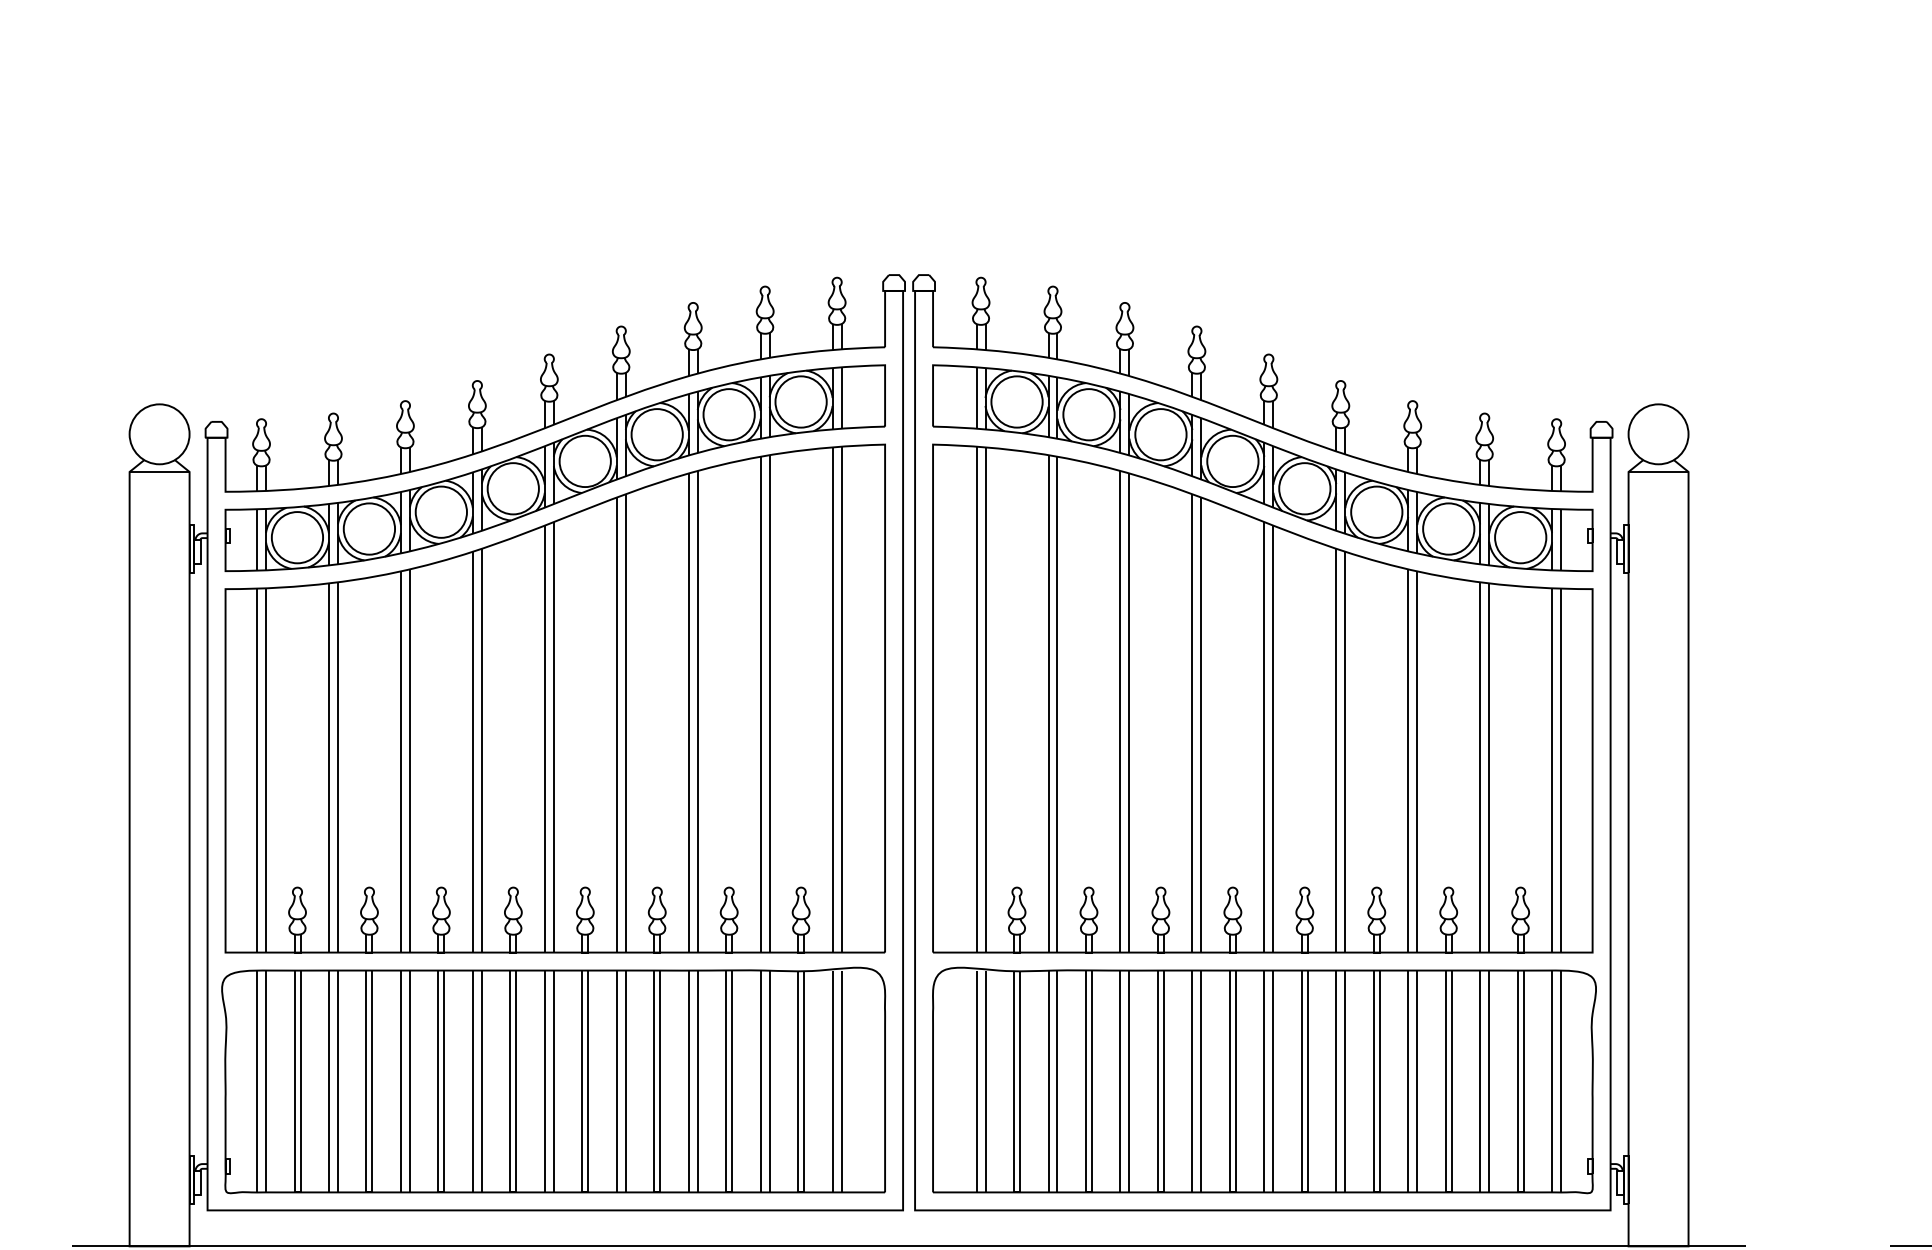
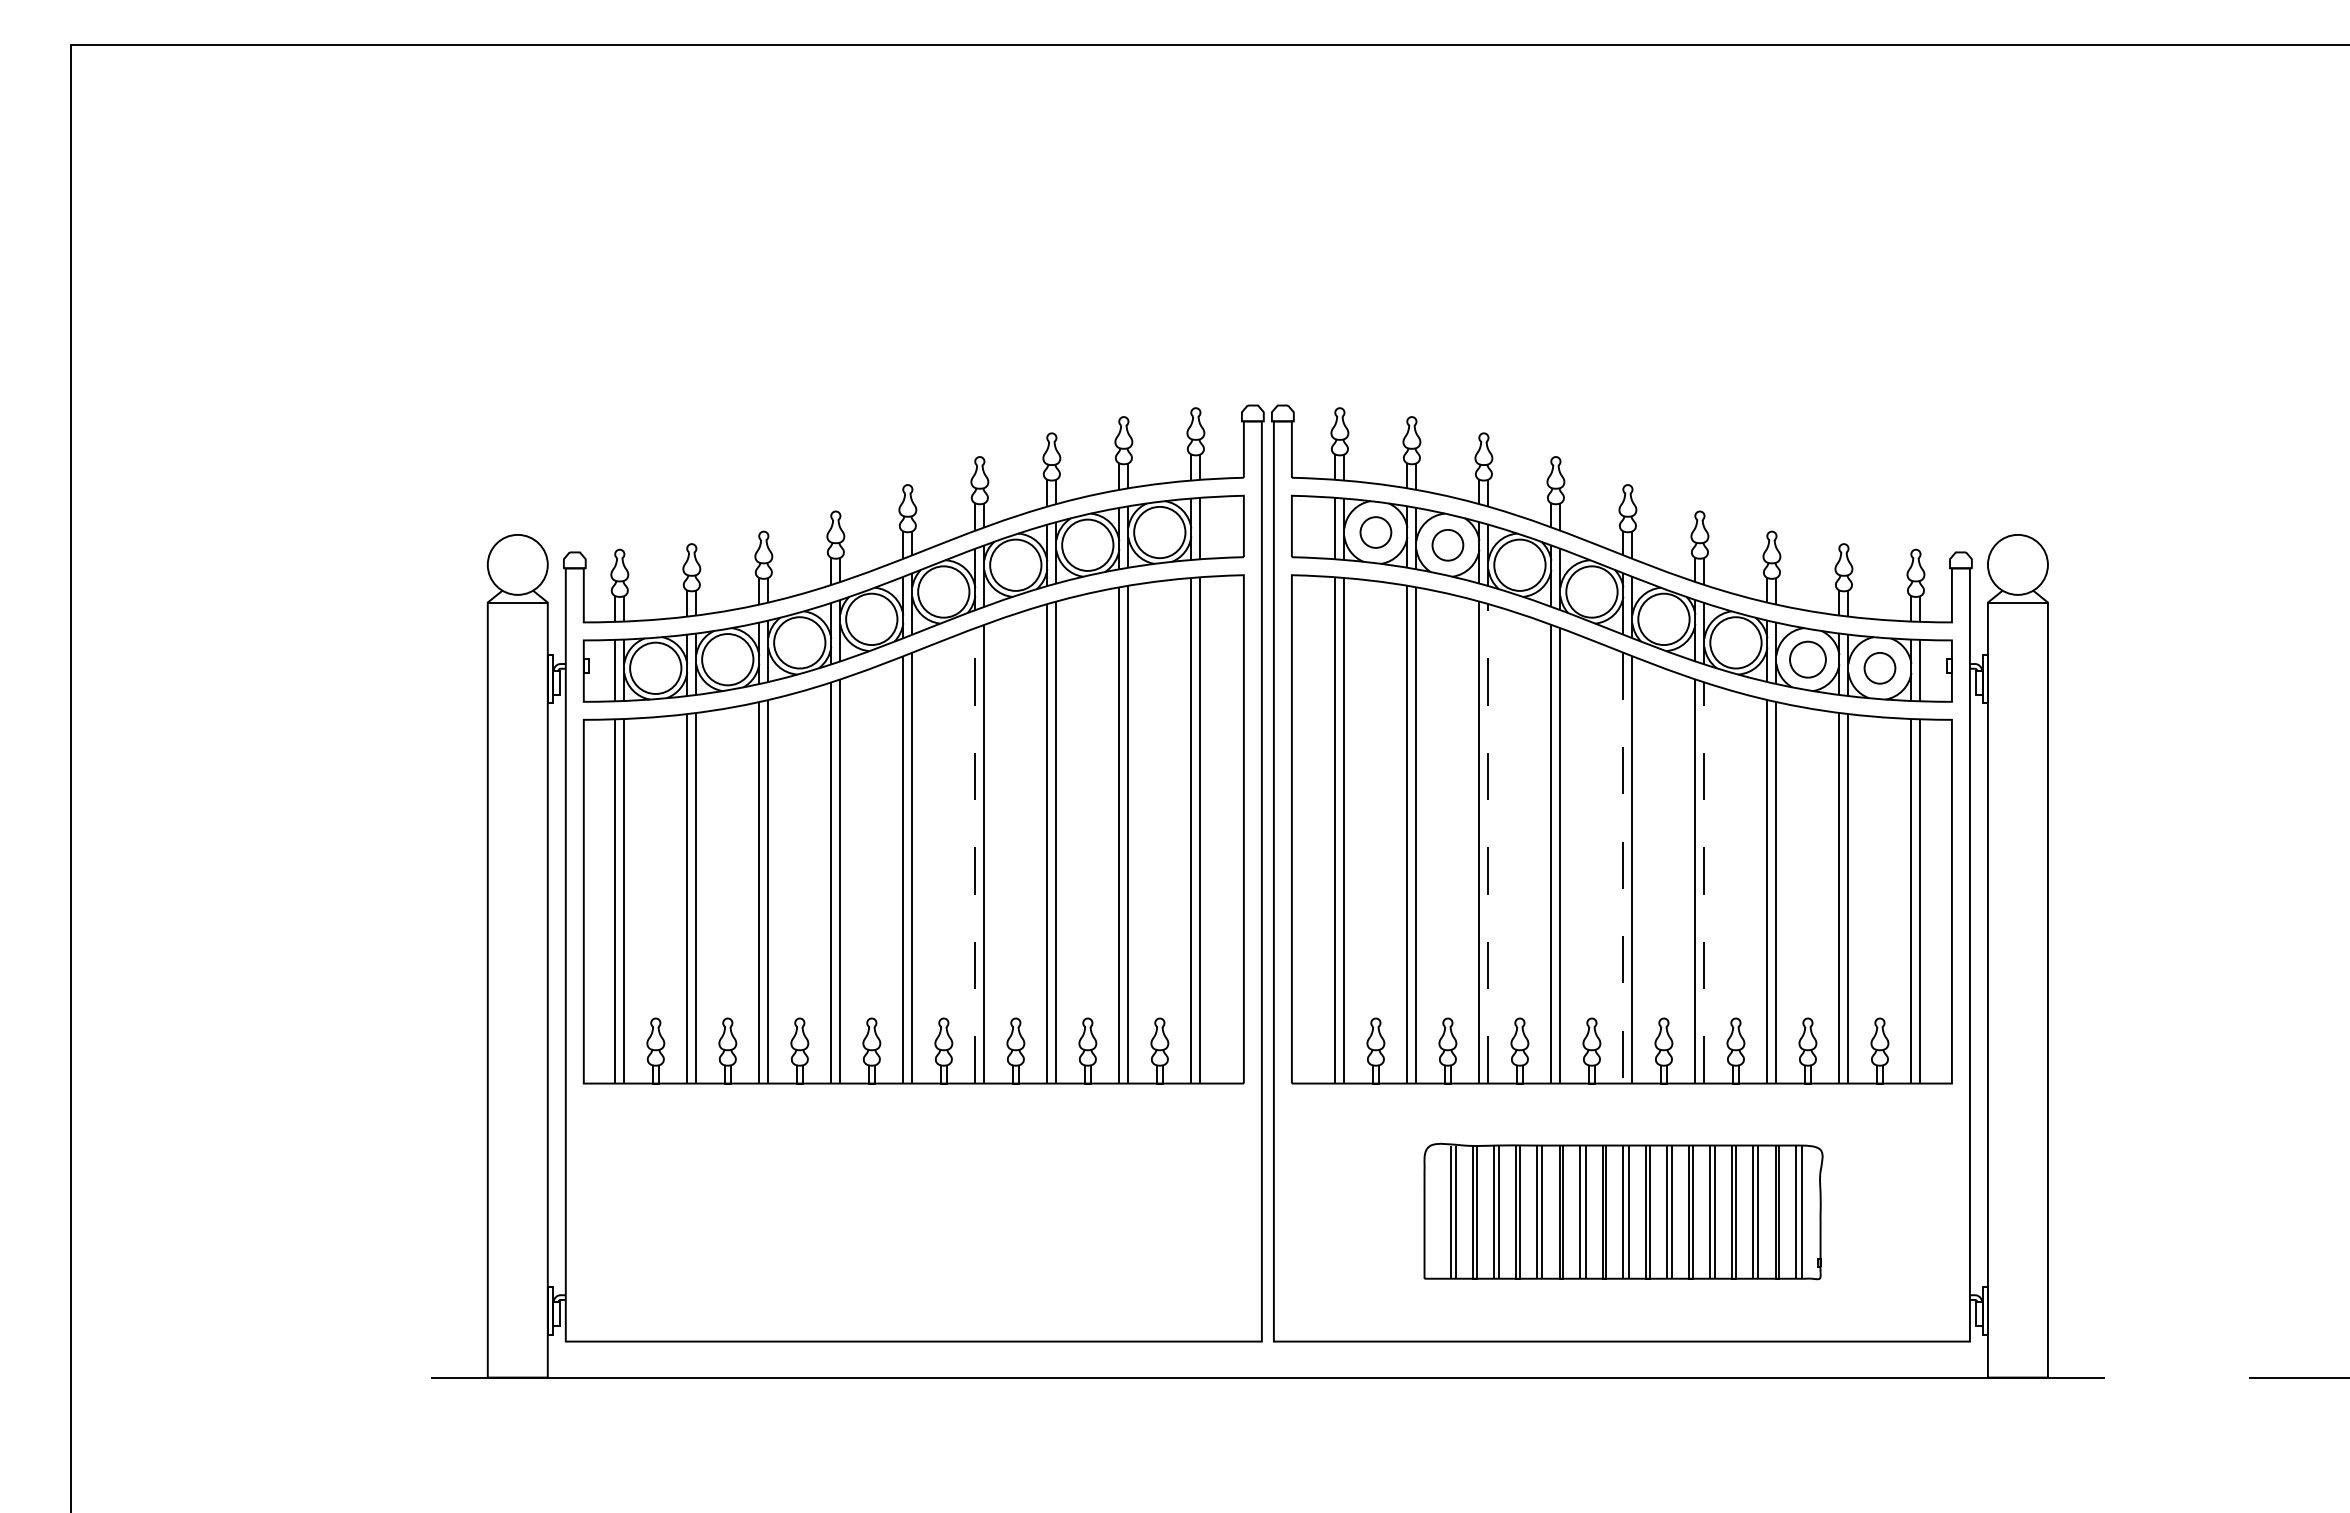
circle: (1016, 401) -> (1375, 532), size x0.6
circle: (1088, 413) -> (1447, 544), size x0.6
circle: (1448, 528) -> (1807, 659), size x0.7
circle: (1520, 536) -> (1879, 667), size x0.6
line: (1129, 712) -> (1488, 843), solid -> dashed
line: (616, 724) -> (975, 855), solid -> dashed
line: (1264, 737) -> (1623, 868), solid -> dashed
line: (1345, 751) -> (1704, 882), solid -> dashed
part: (552, 1080) -> (911, 1211), removed
part: (1264, 1080) -> (1623, 1211), size x0.6

